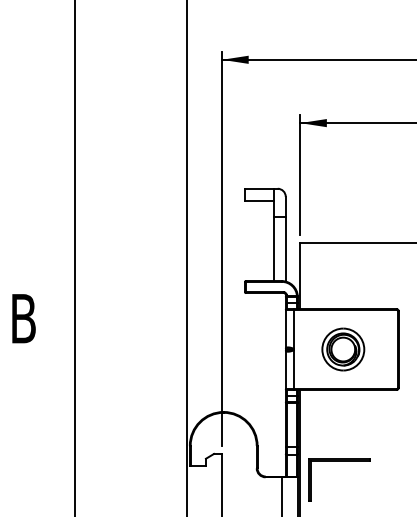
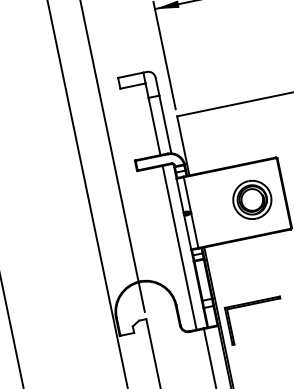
part: (343, 349) -> (252, 199), moved
line: (273, 384) -> (179, 247), added

